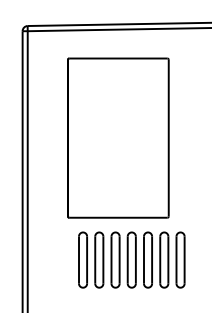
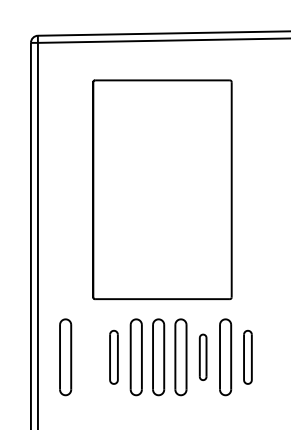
part: (47, 260) -> (65, 357), added
part: (82, 260) -> (113, 357), size x0.7
part: (147, 260) -> (202, 357), size x0.6
part: (180, 260) -> (247, 357), size x0.7

